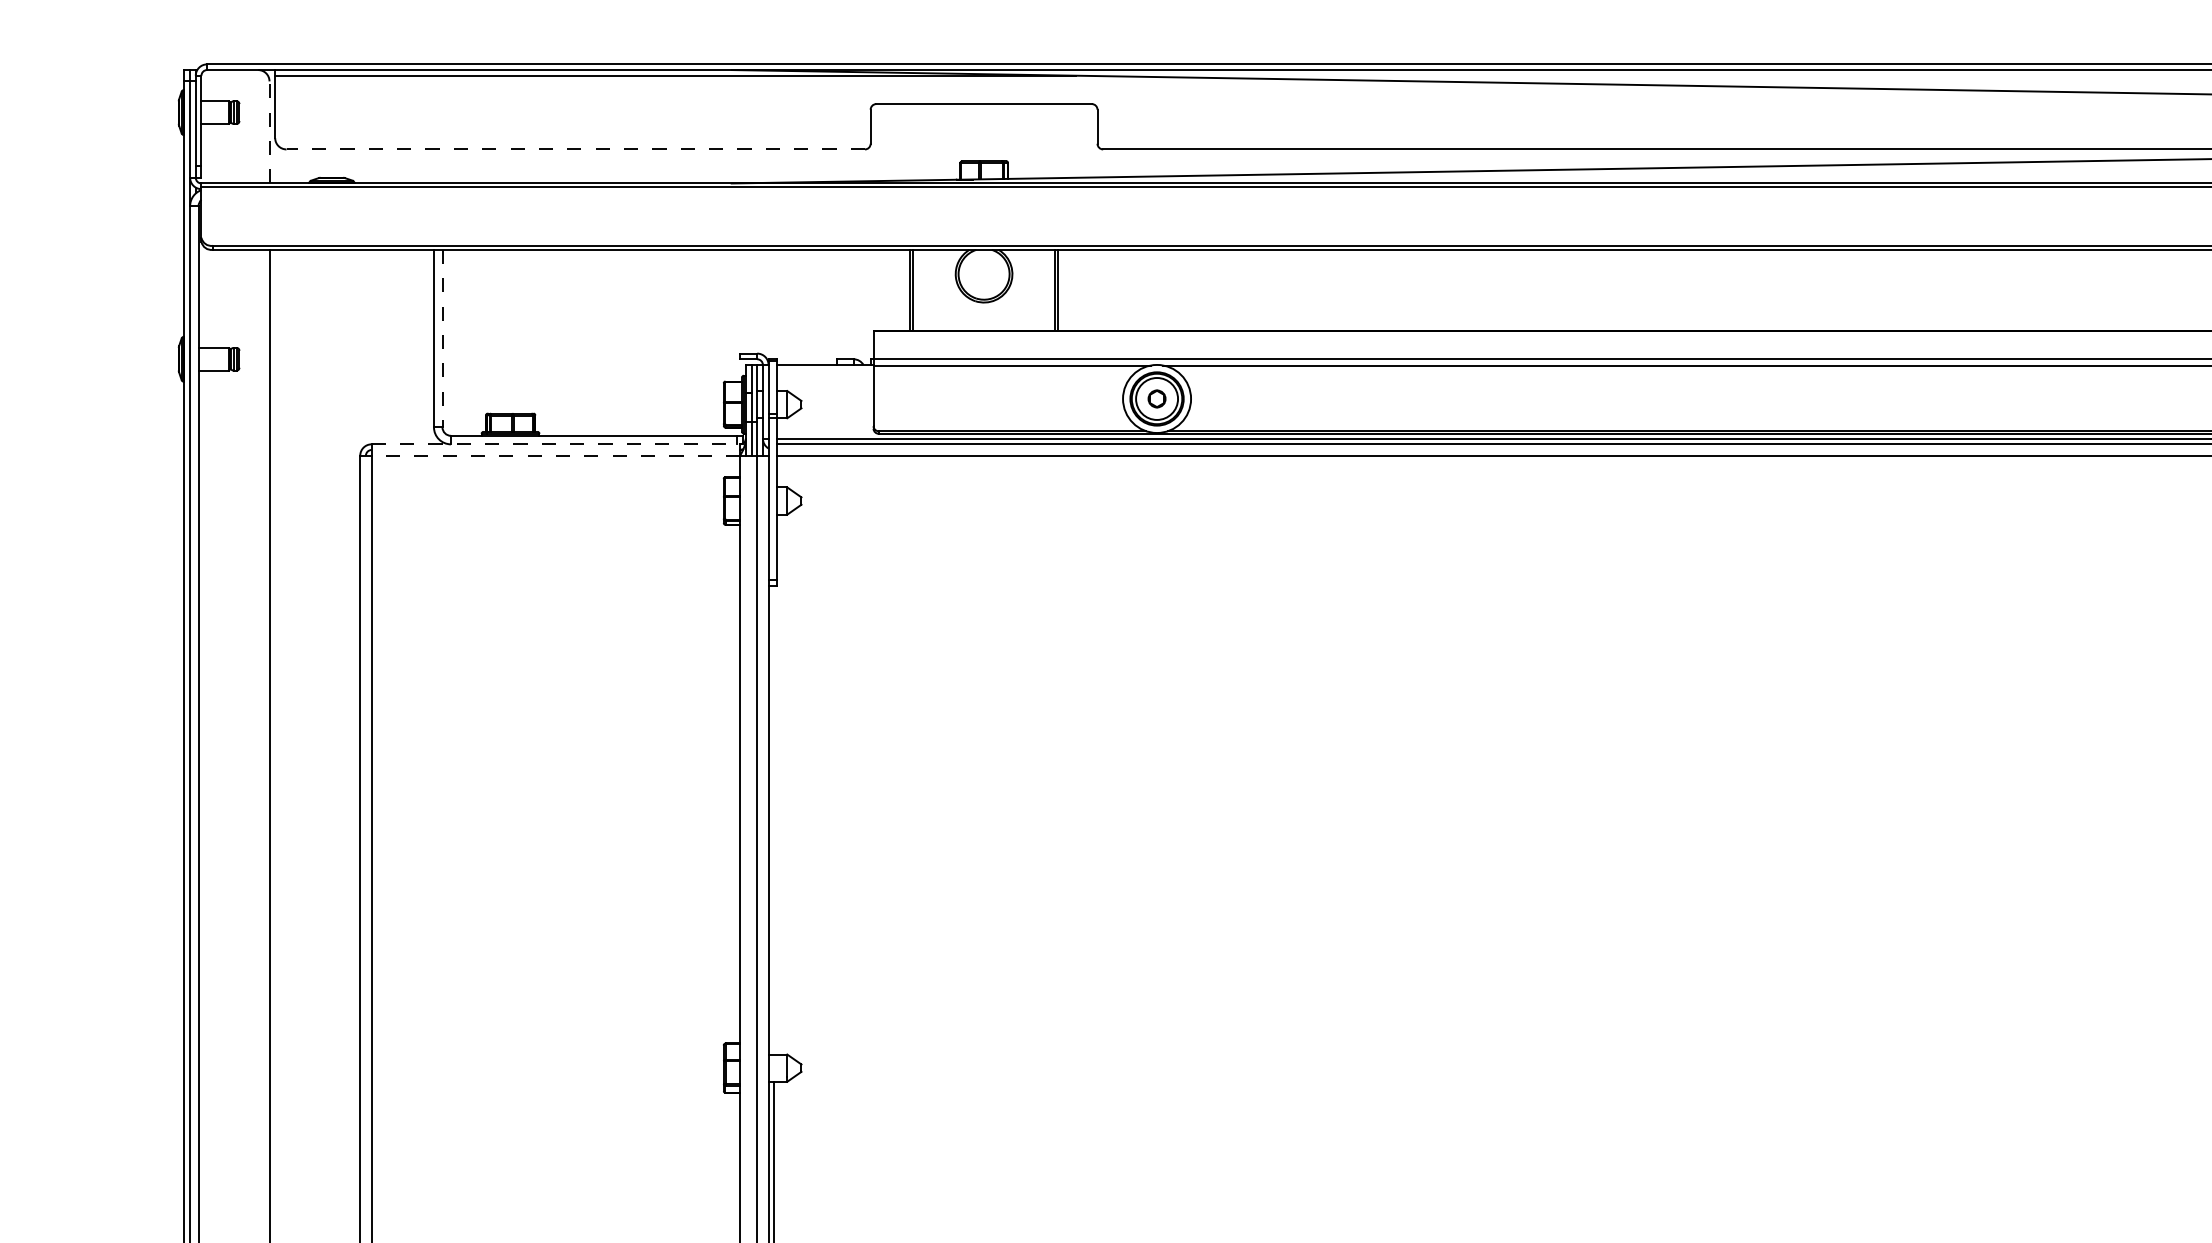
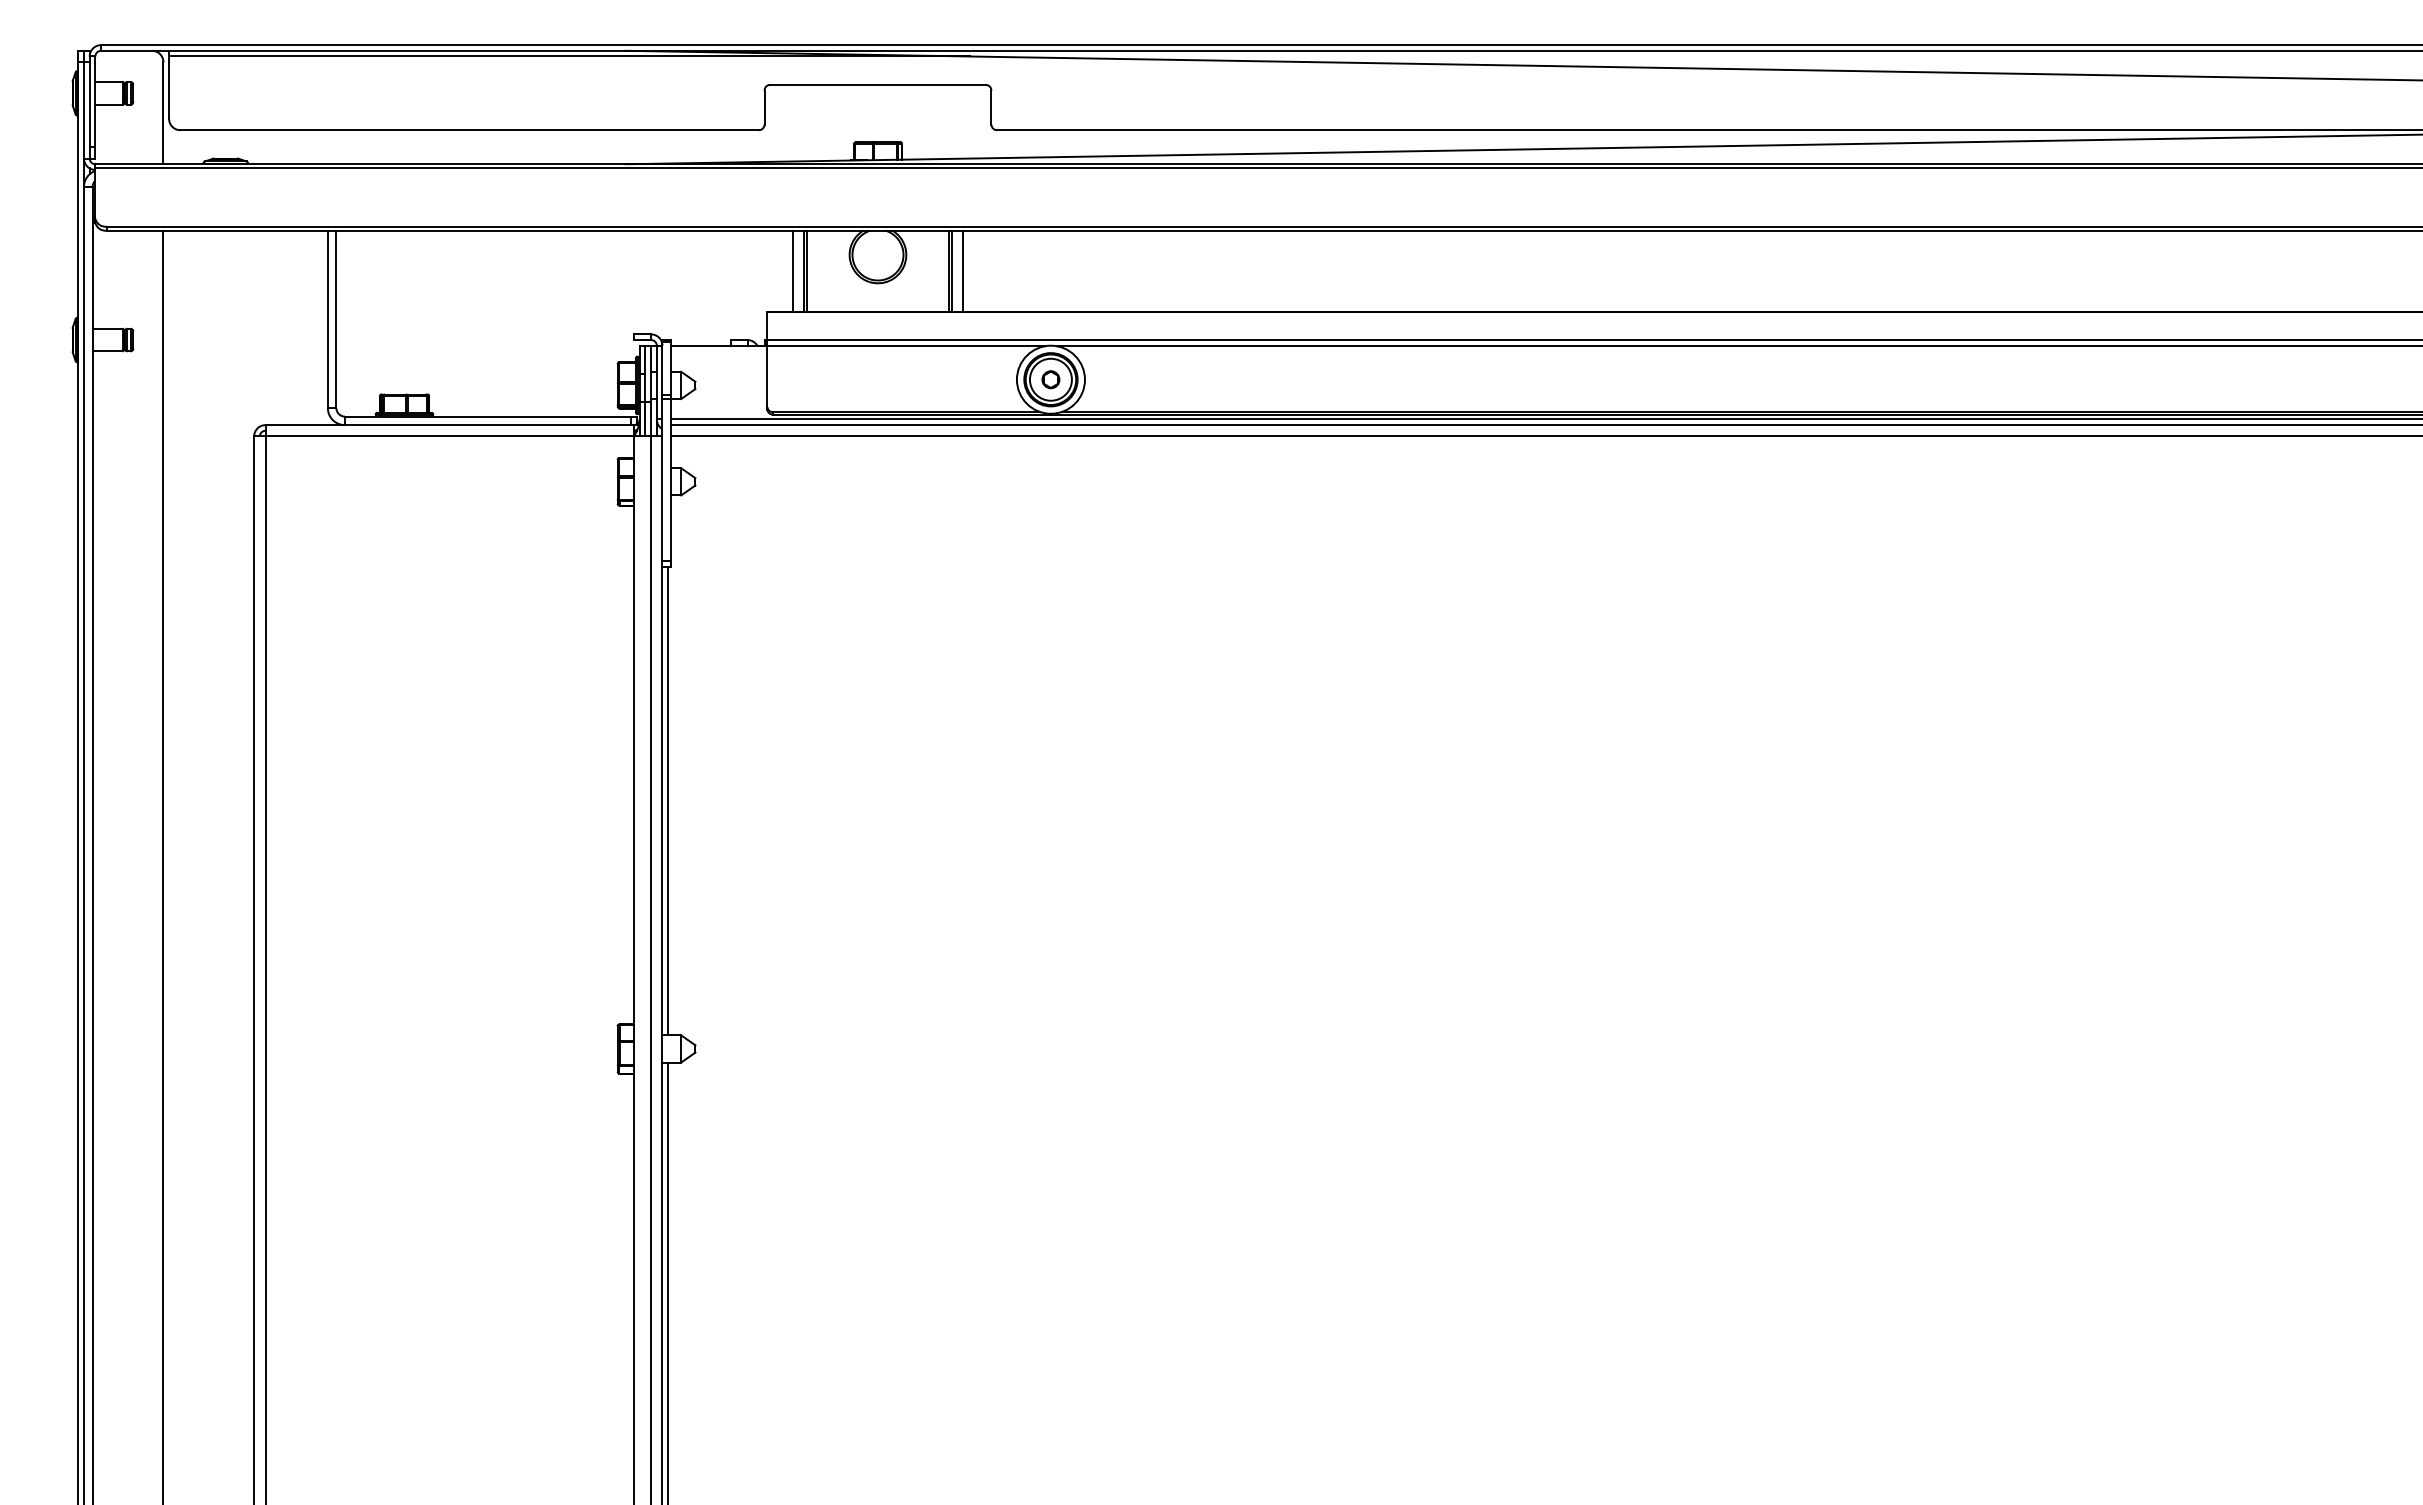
line: (269, 131) -> (163, 112), dashed -> solid
line: (575, 149) -> (469, 130), dashed -> solid
line: (898, 289) -> (792, 270), added
line: (1069, 289) -> (963, 270), added
line: (442, 338) -> (336, 319), dashed -> solid
line: (556, 444) -> (450, 425), dashed -> solid
line: (555, 455) -> (449, 436), dashed -> solid
line: (774, 819) -> (668, 800), added

